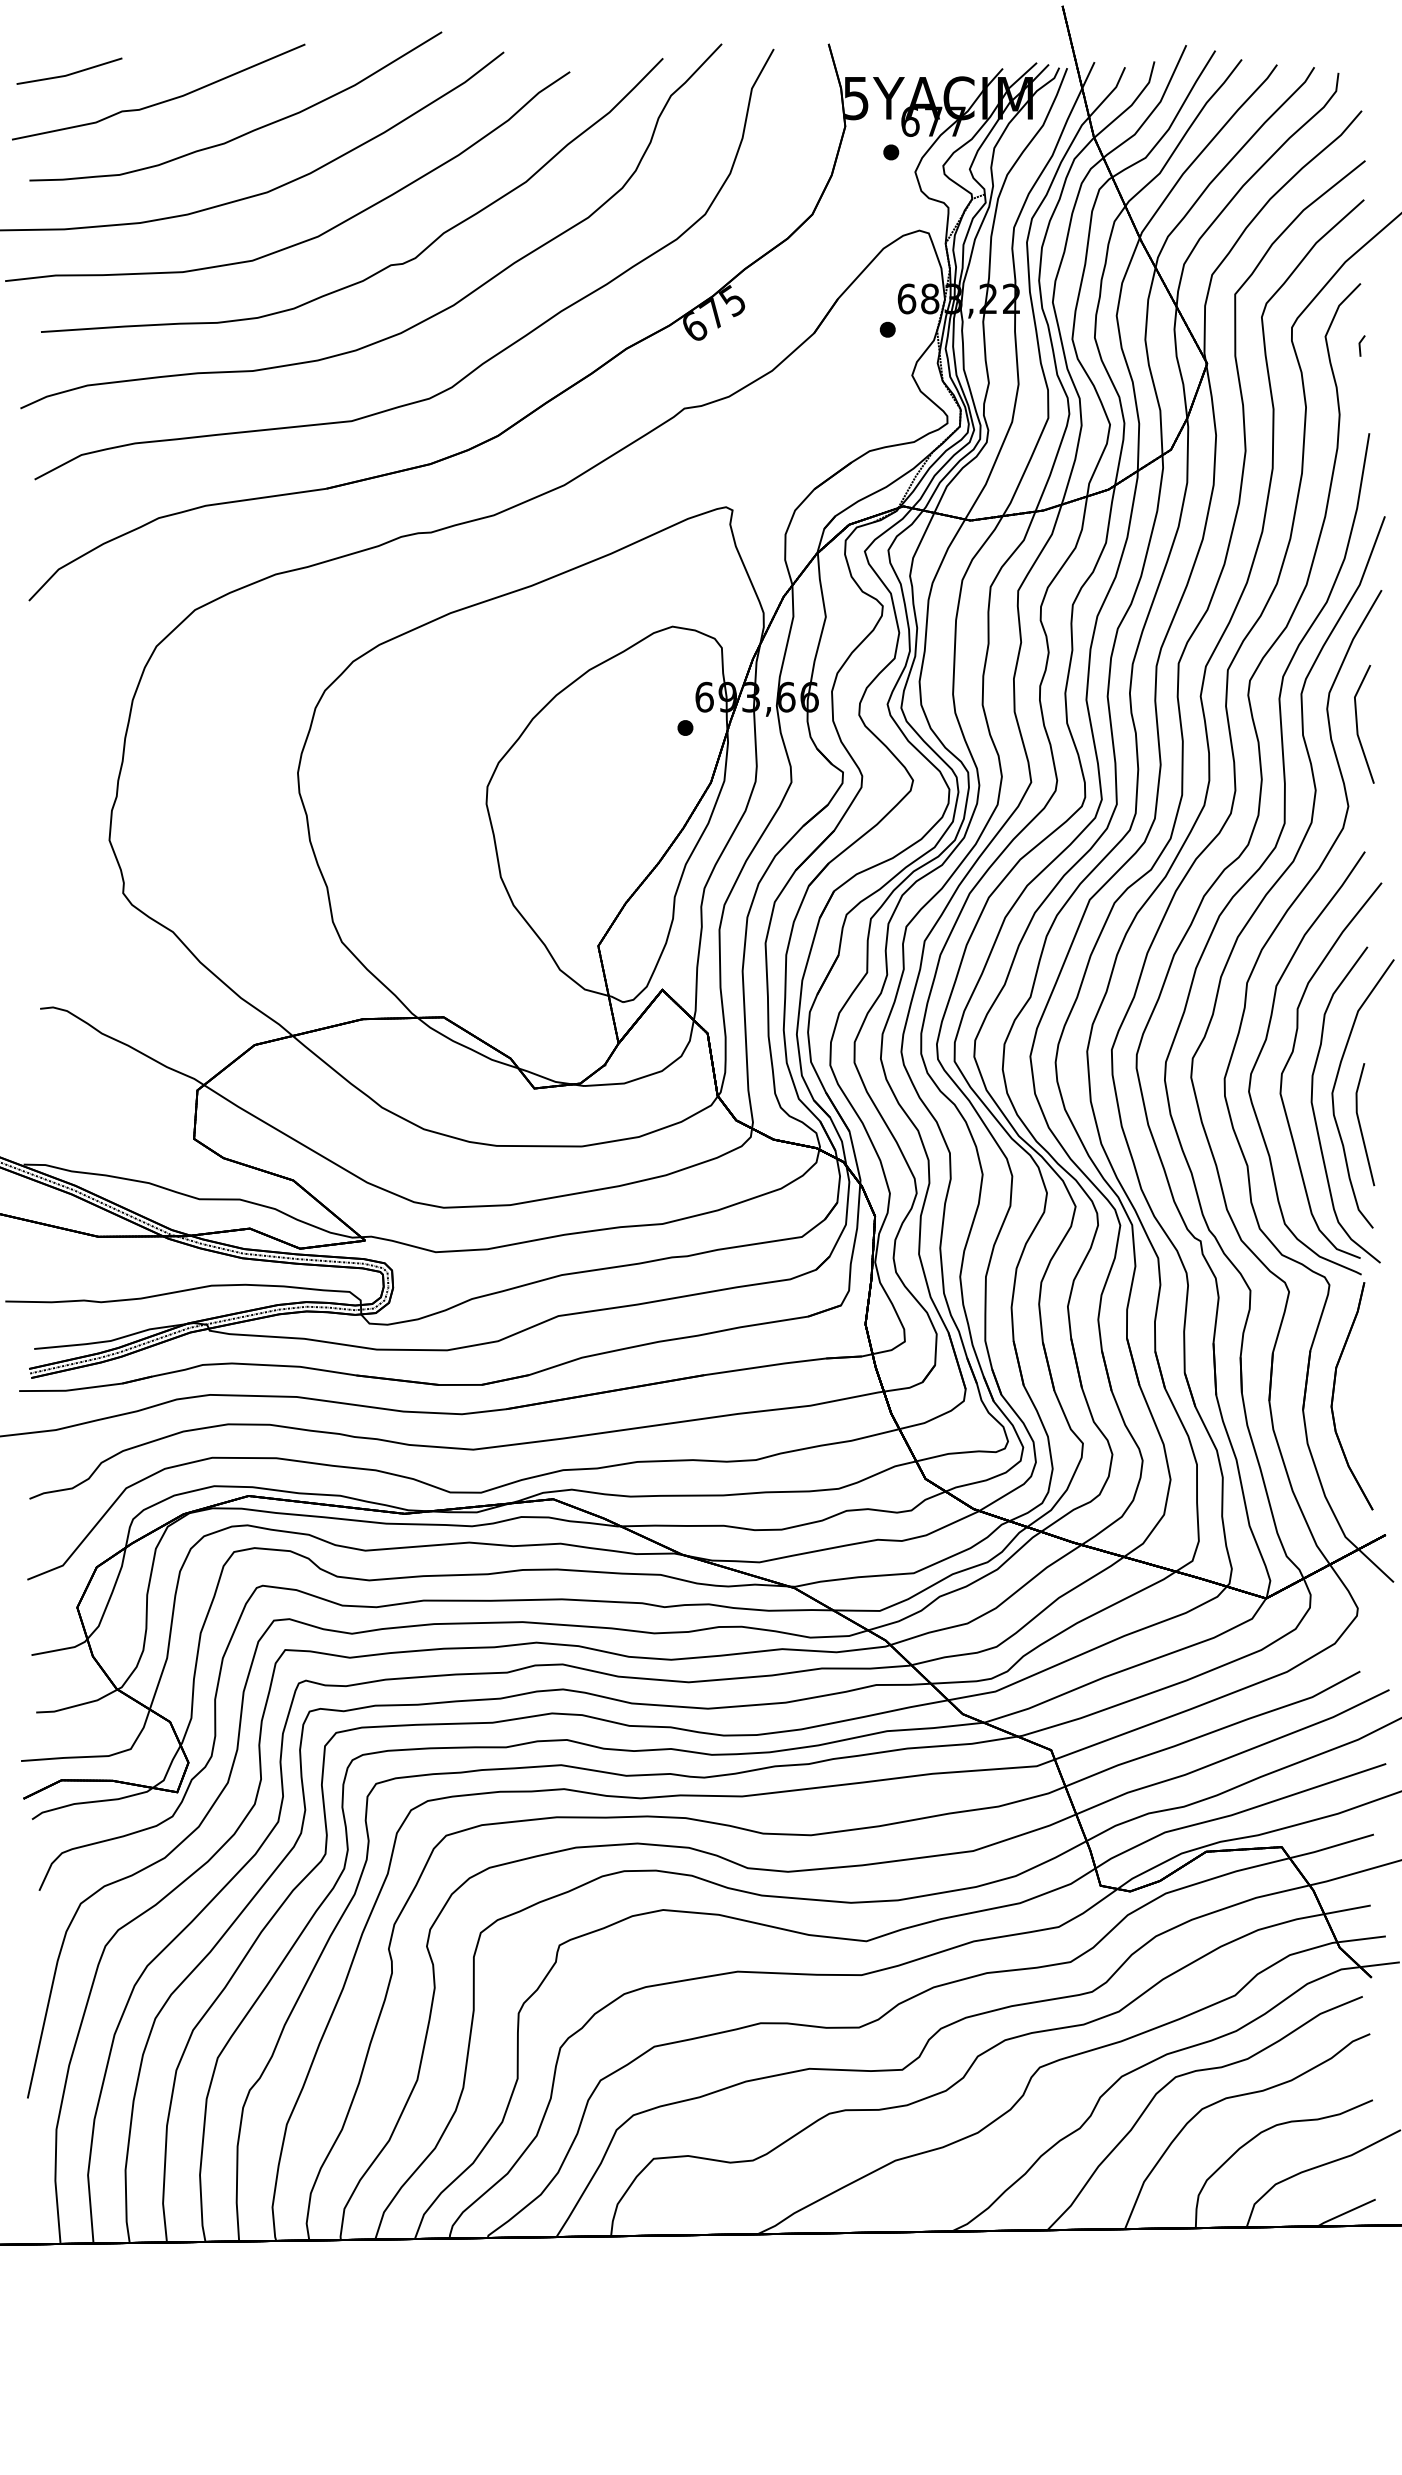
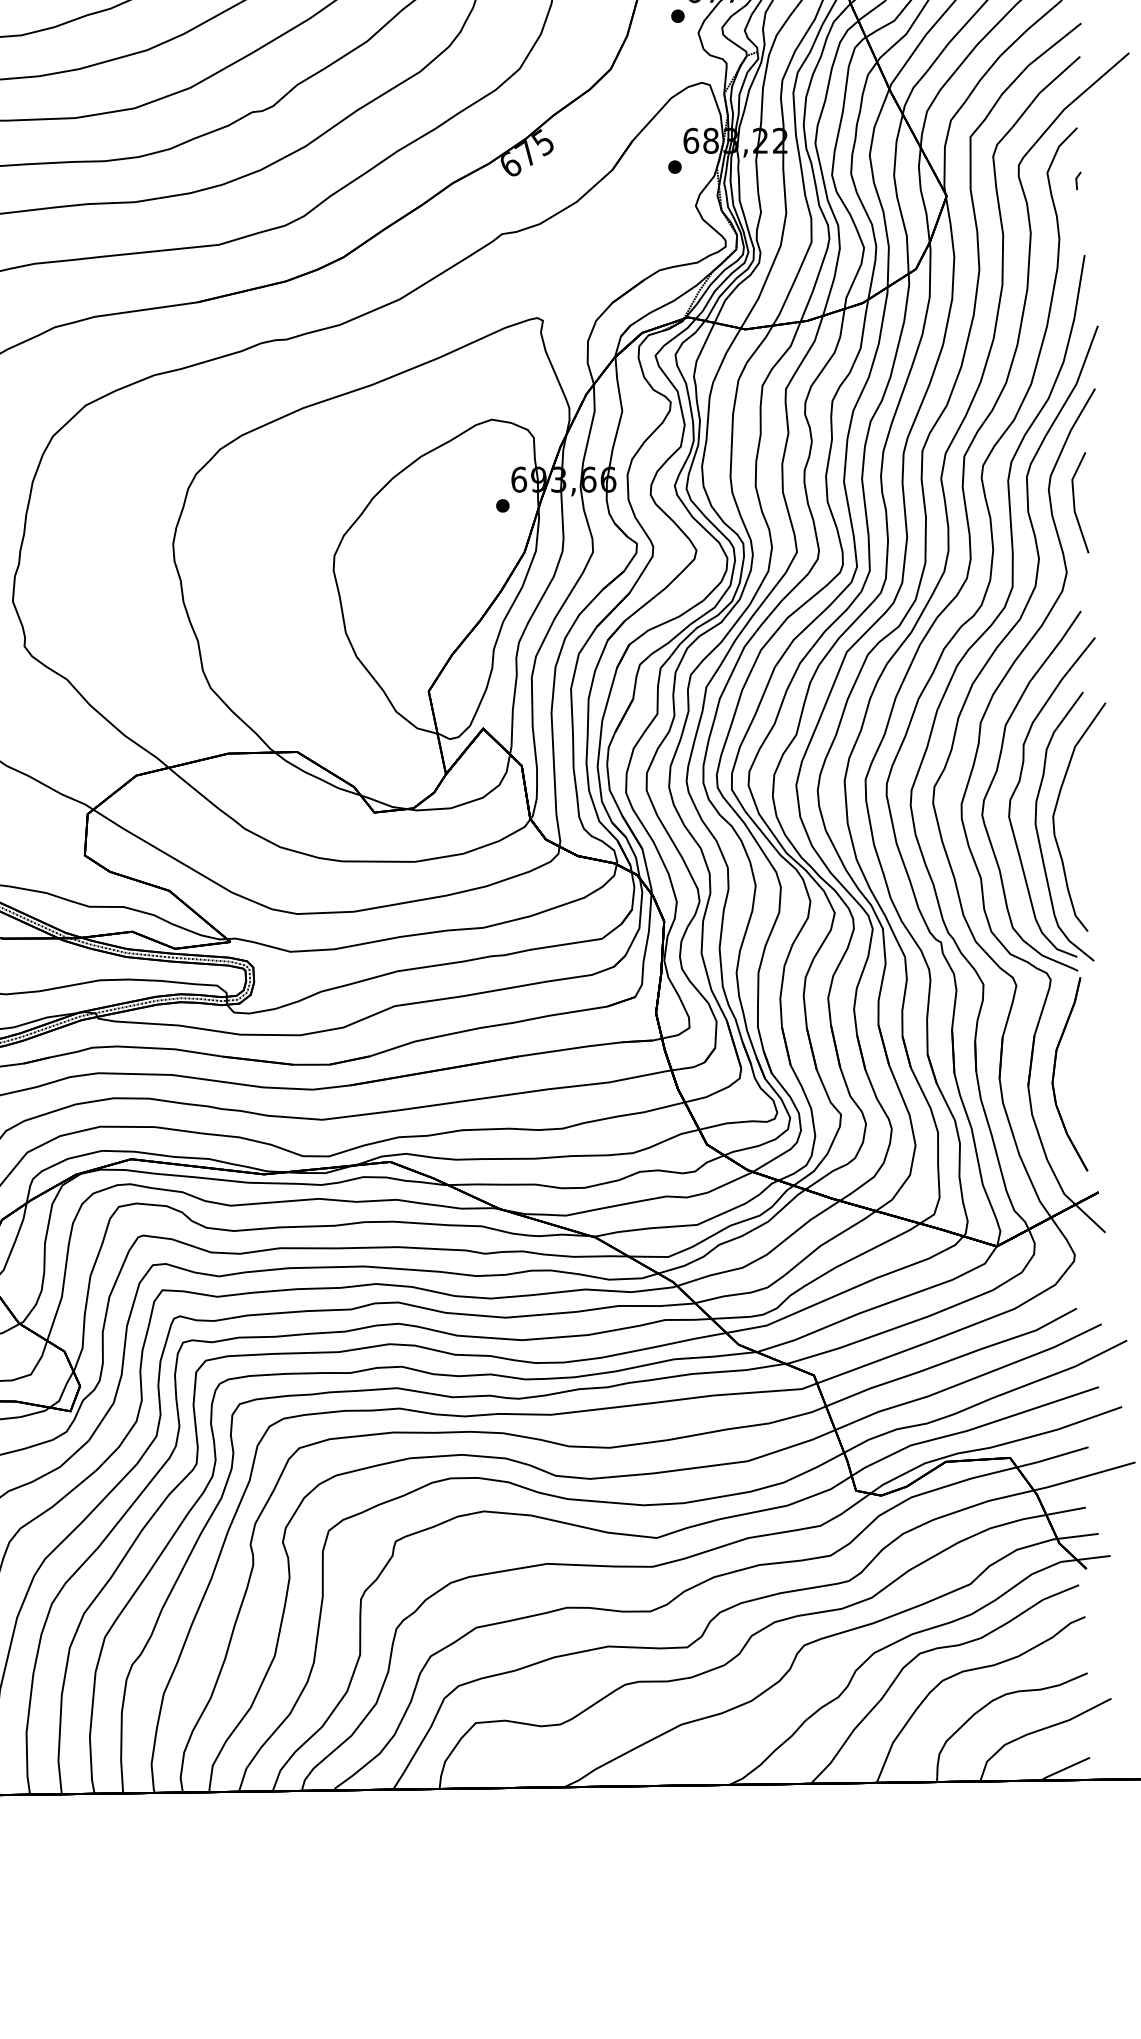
part: (1365, 1124) -> (1081, 843), removed

